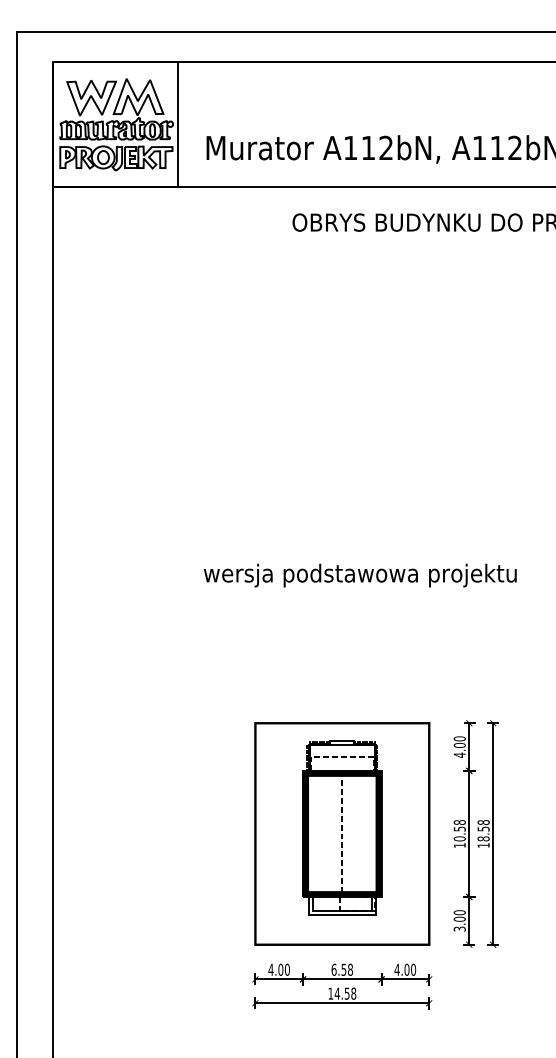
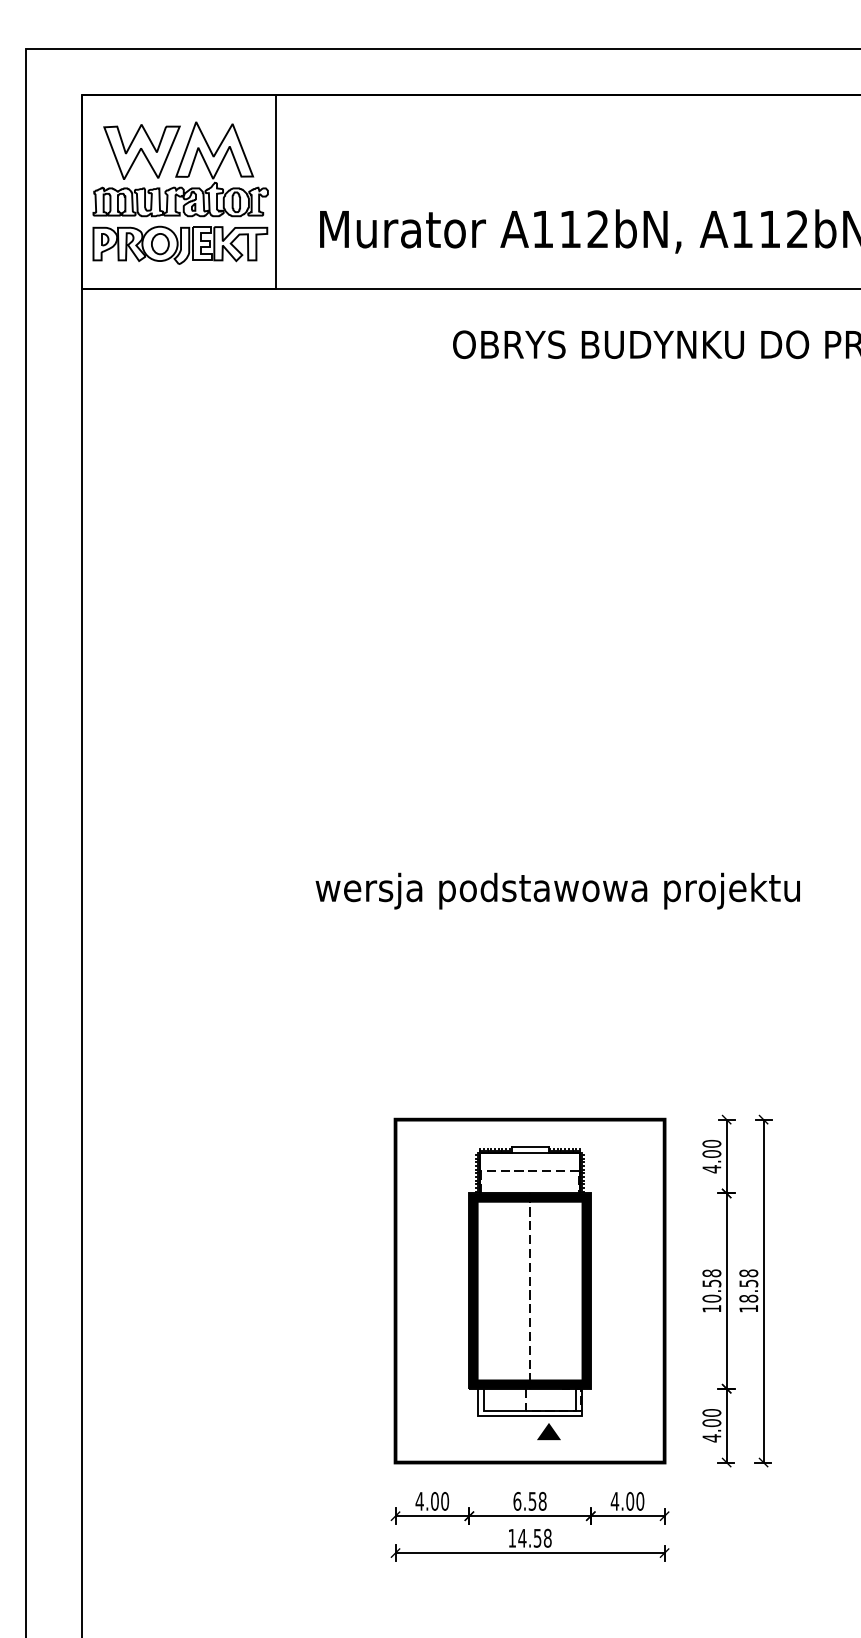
fill: (354, 924) -> (548, 1431), added
text: (459, 928) -> (711, 1437), 3.00 -> 4.00

